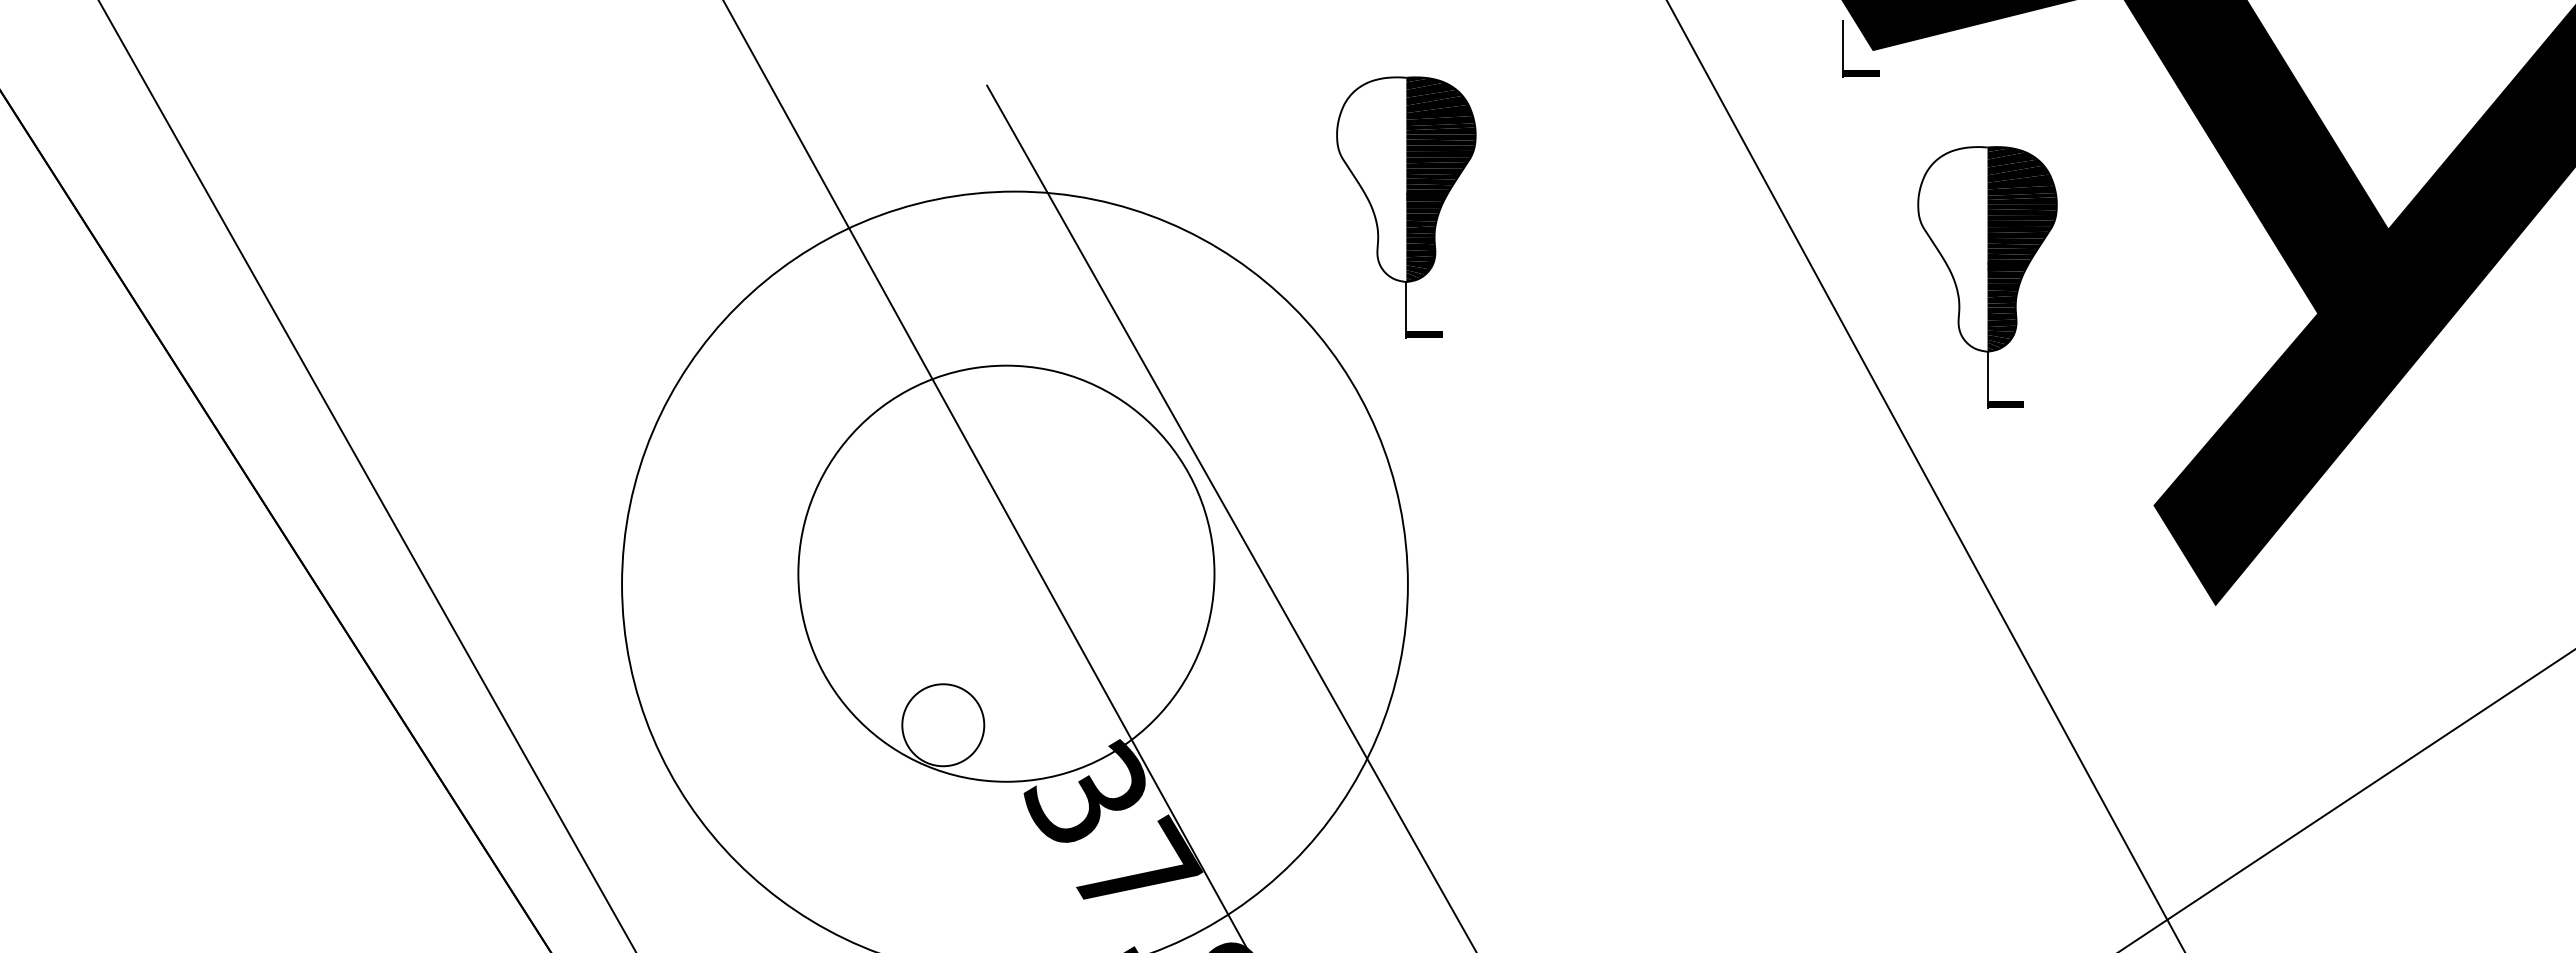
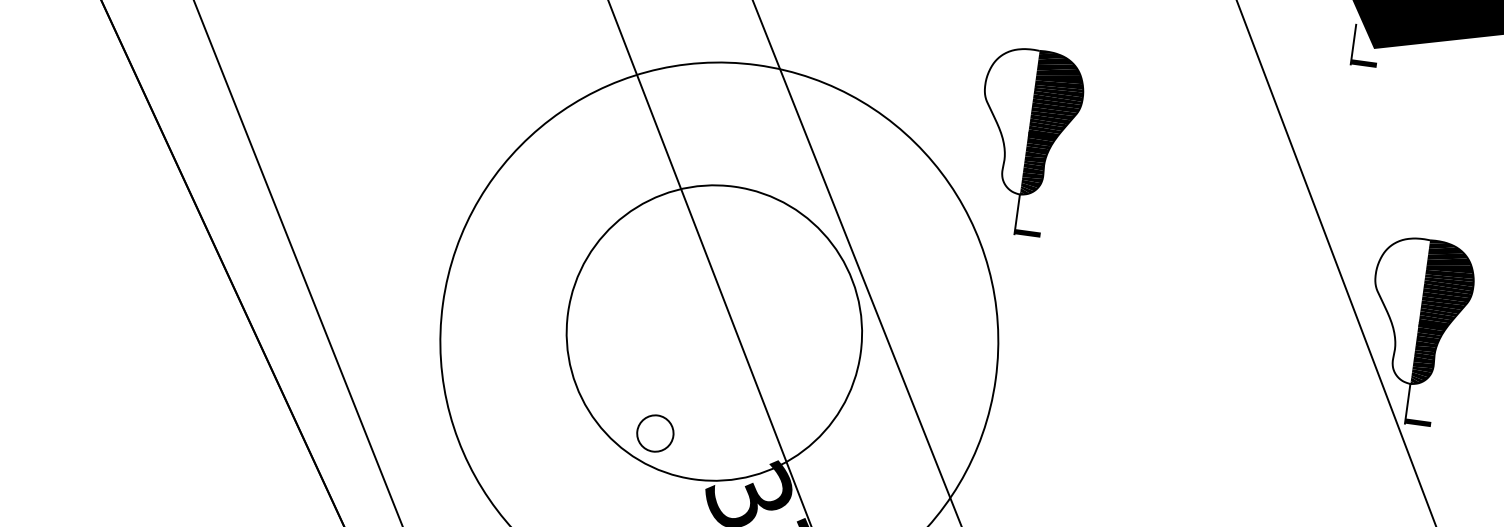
part: (1406, 207) -> (1027, 142), moved
part: (1987, 277) -> (1417, 331), moved
circle: (942, 724) -> (654, 432), size x0.62

